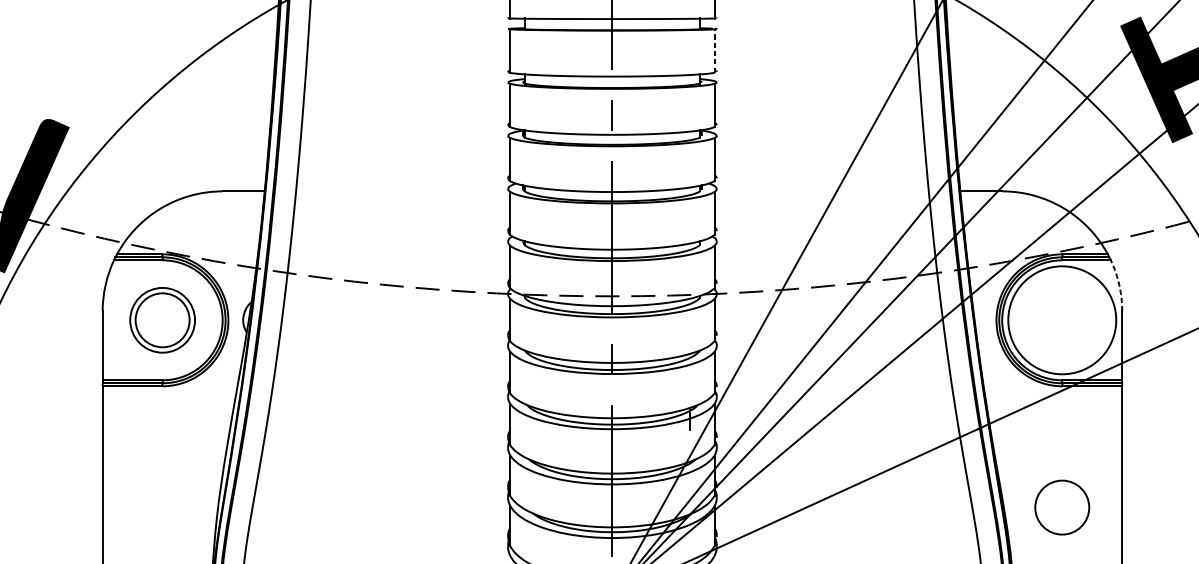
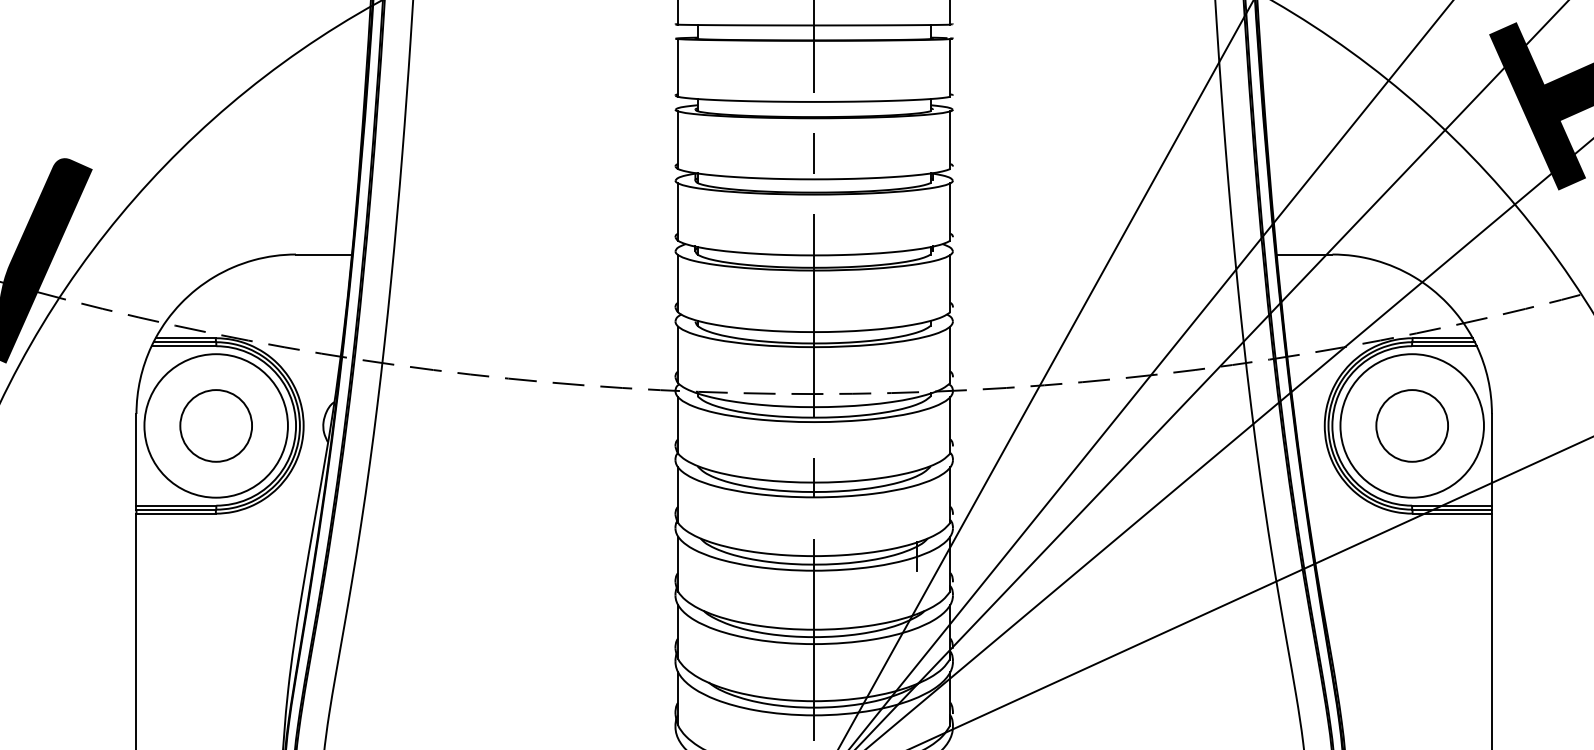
line: (714, 50) -> (950, 67), dashed -> solid
arc: (1119, 285) -> (1488, 379), dashed -> solid
circle: (162, 319) -> (215, 425), size x1.67
circle: (1061, 507) -> (1411, 425), moved

